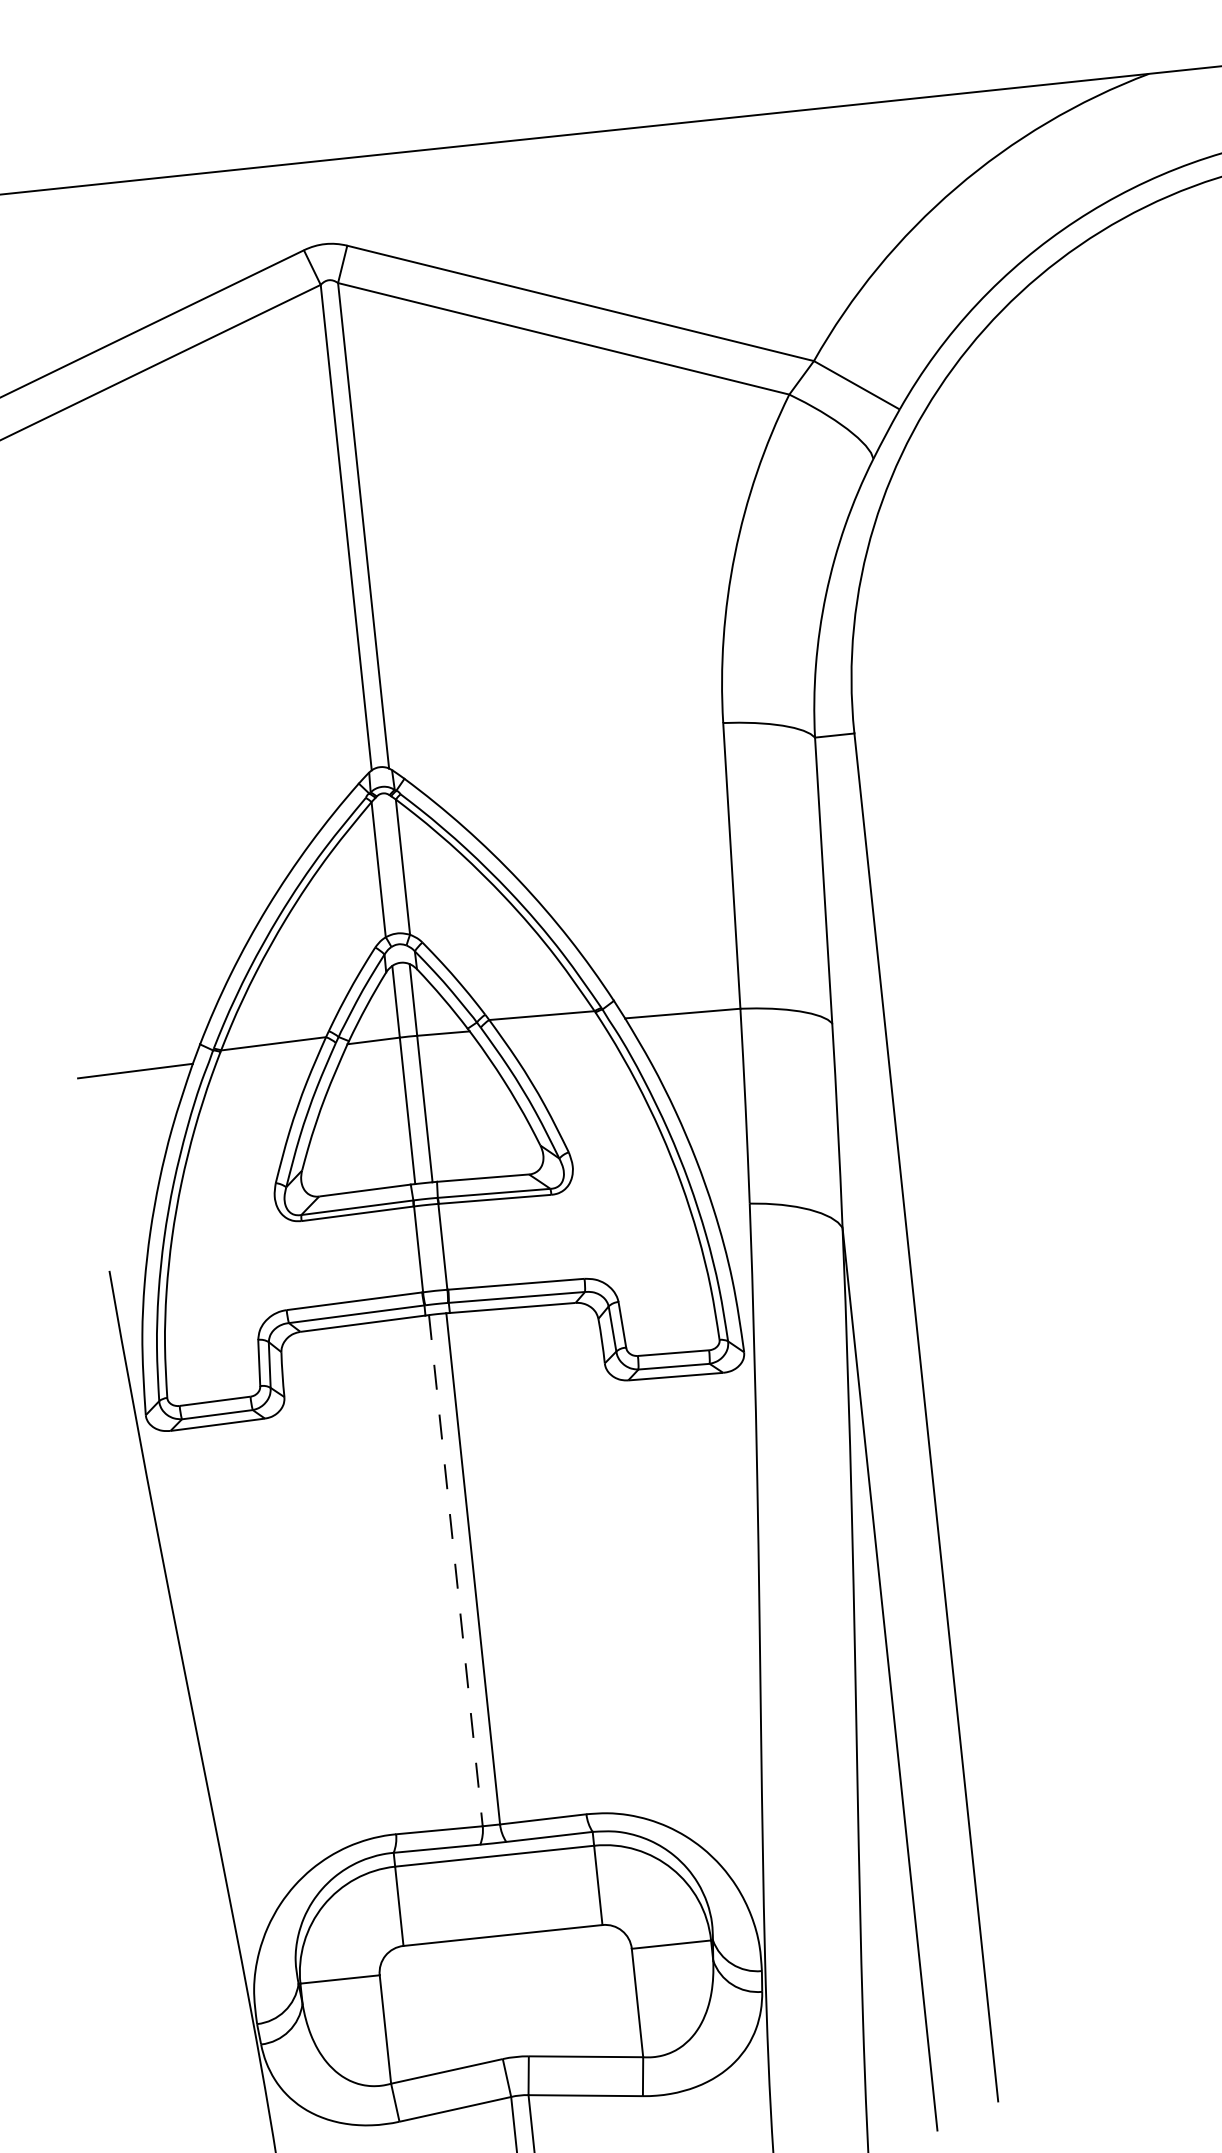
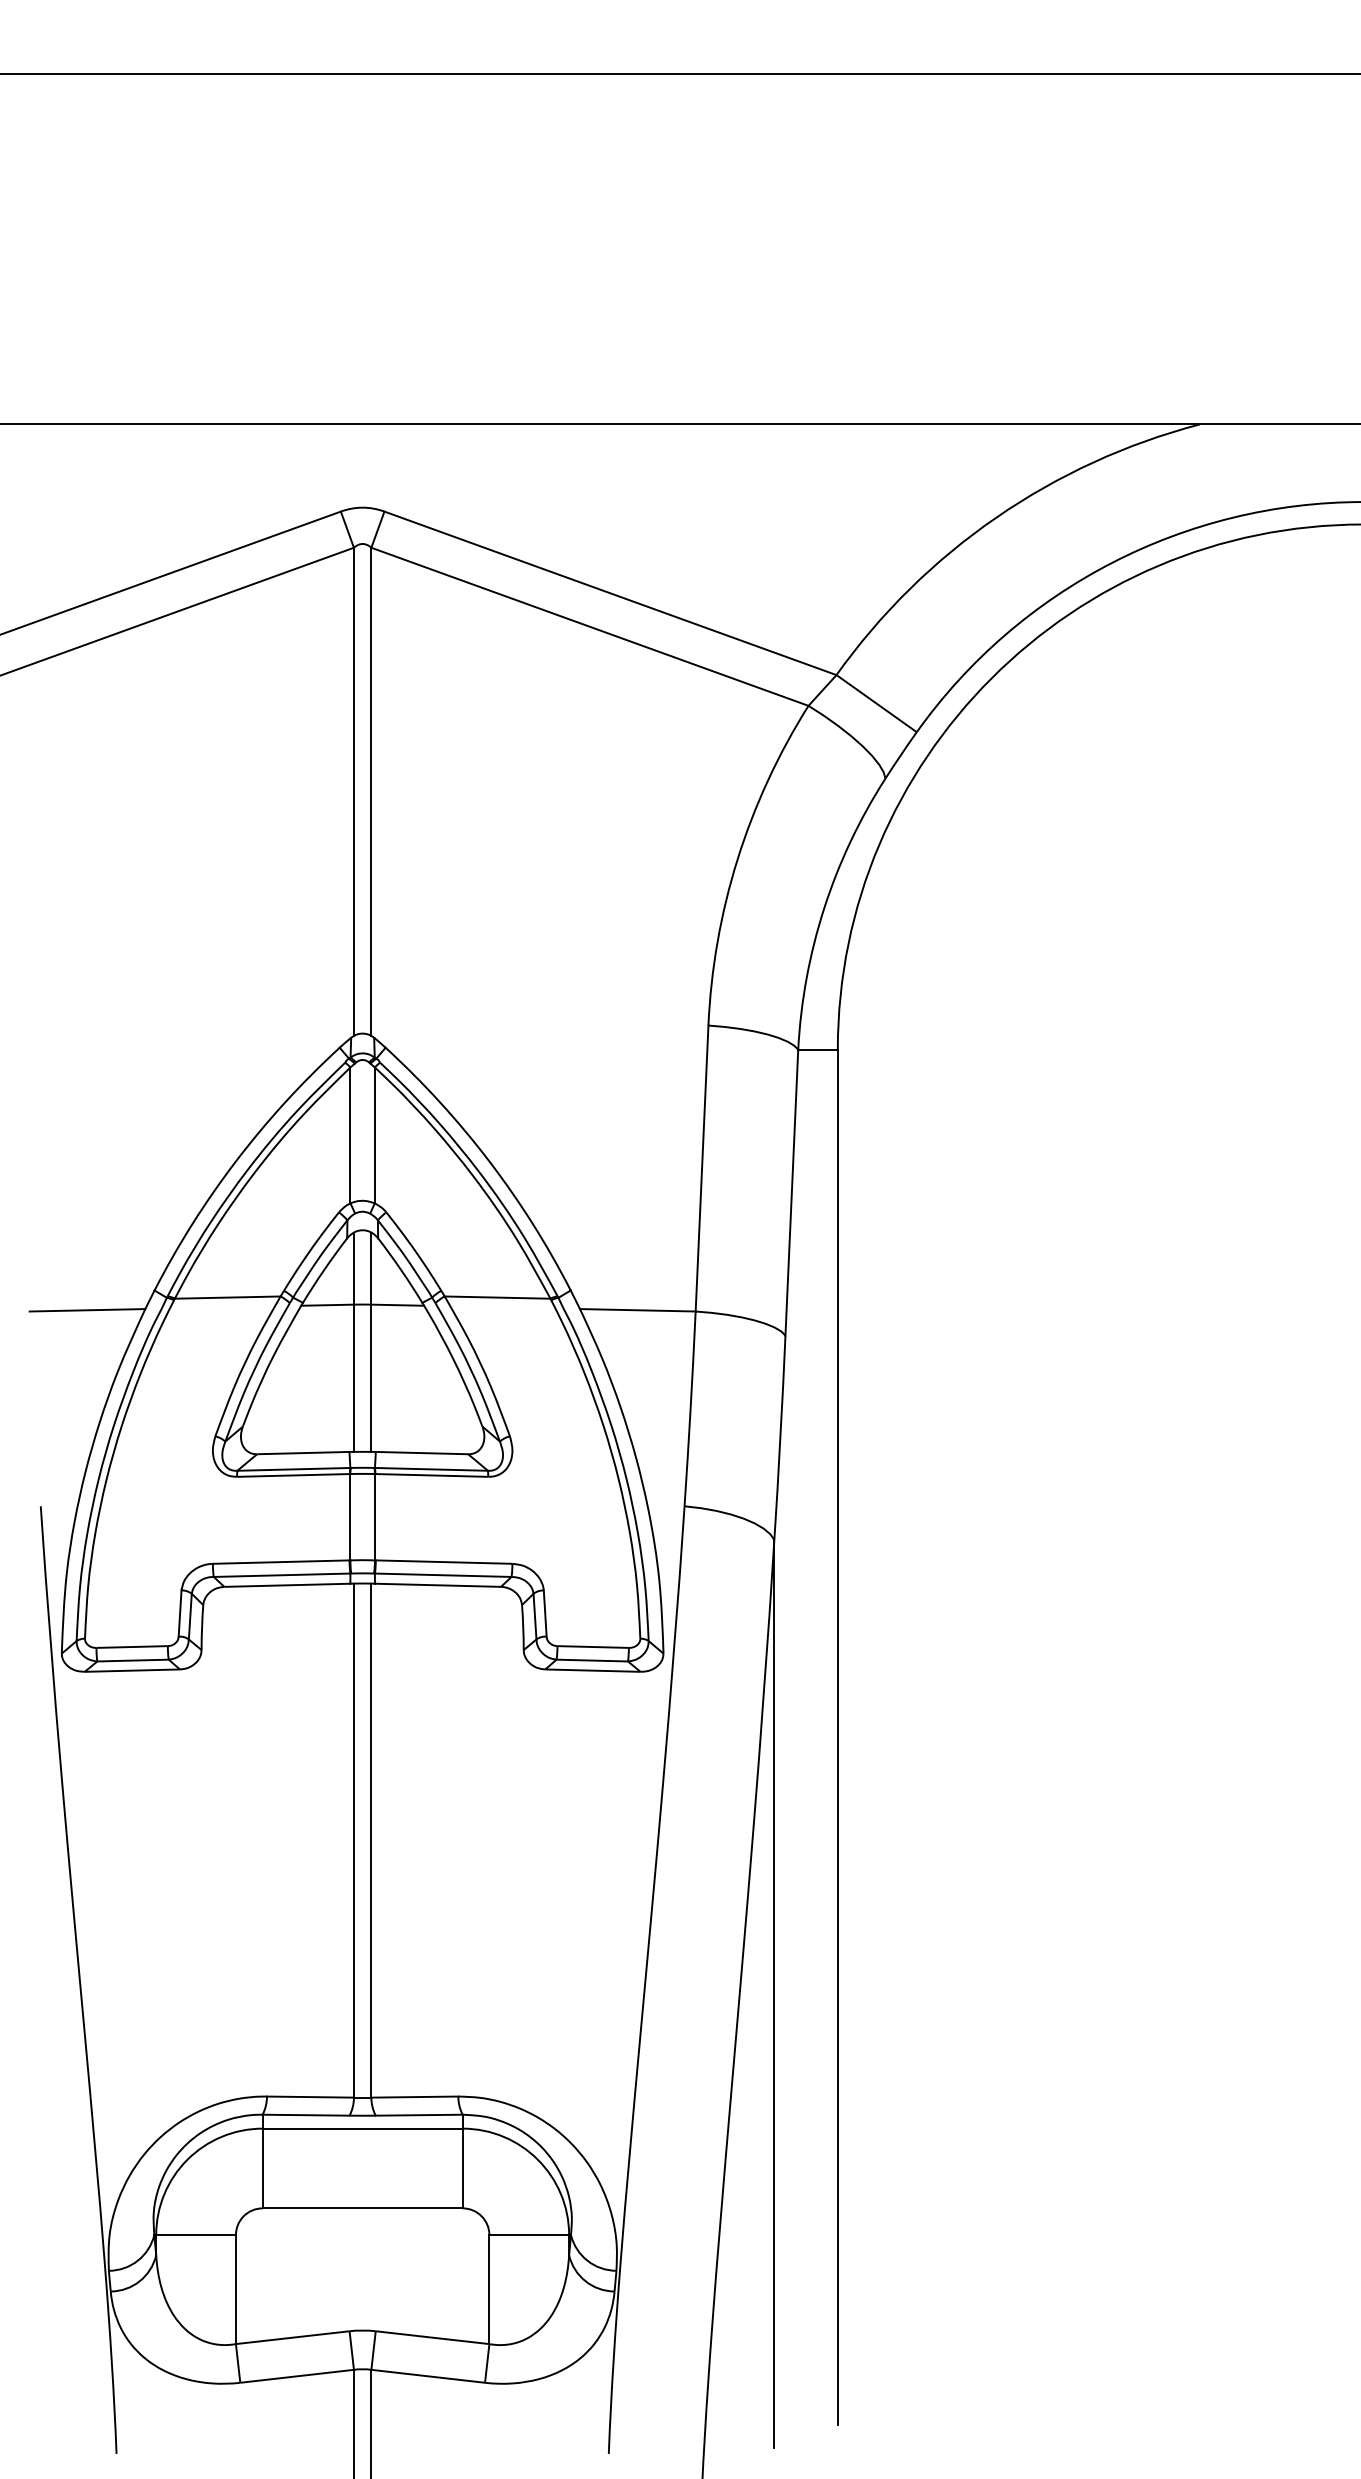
line: (455, 1570) -> (353, 1840), dashed -> solid

